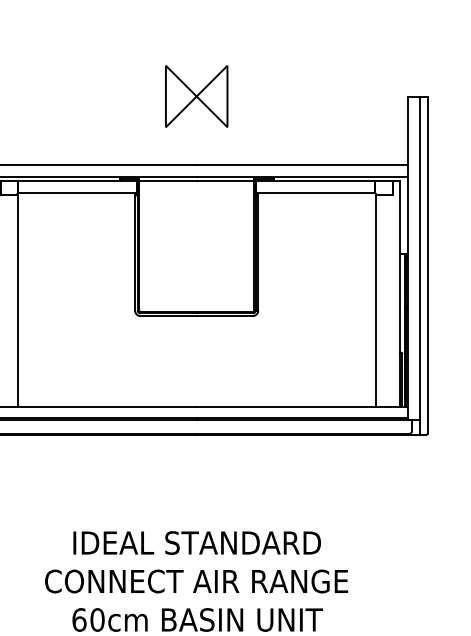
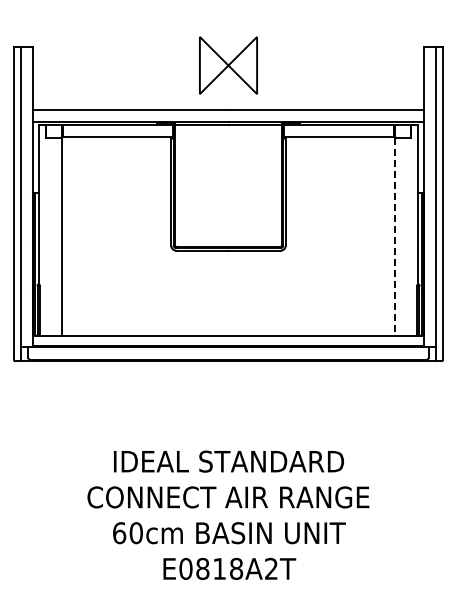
part: (196, 96) -> (228, 65), moved
line: (375, 300) -> (394, 236), solid -> dashed

